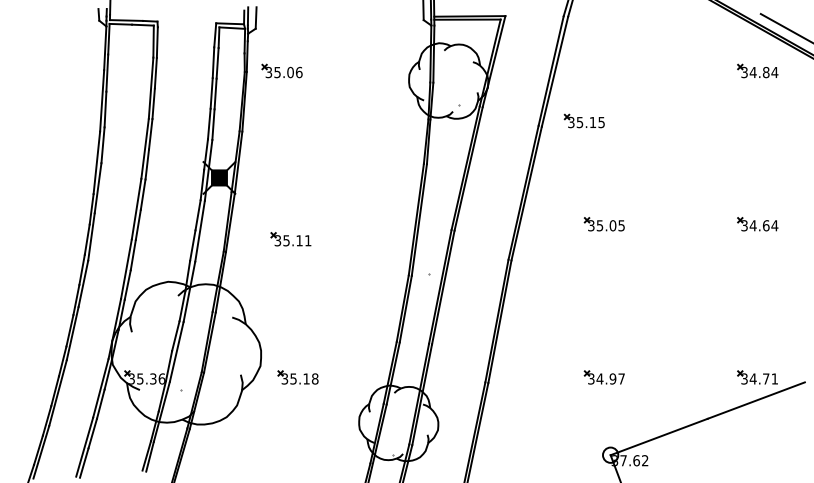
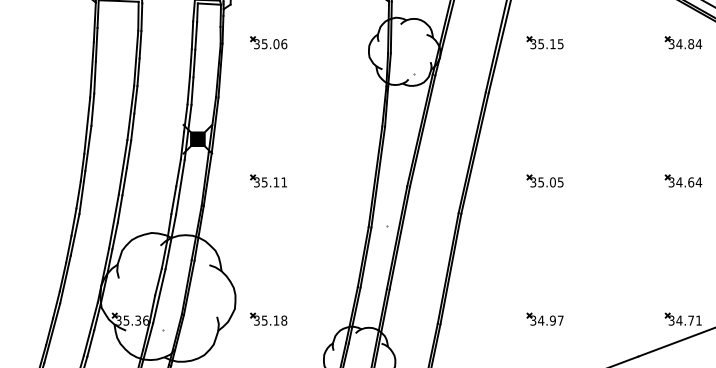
part: (281, 70) -> (268, 42), moved
part: (583, 120) -> (544, 42), moved
part: (290, 239) -> (268, 181), moved

